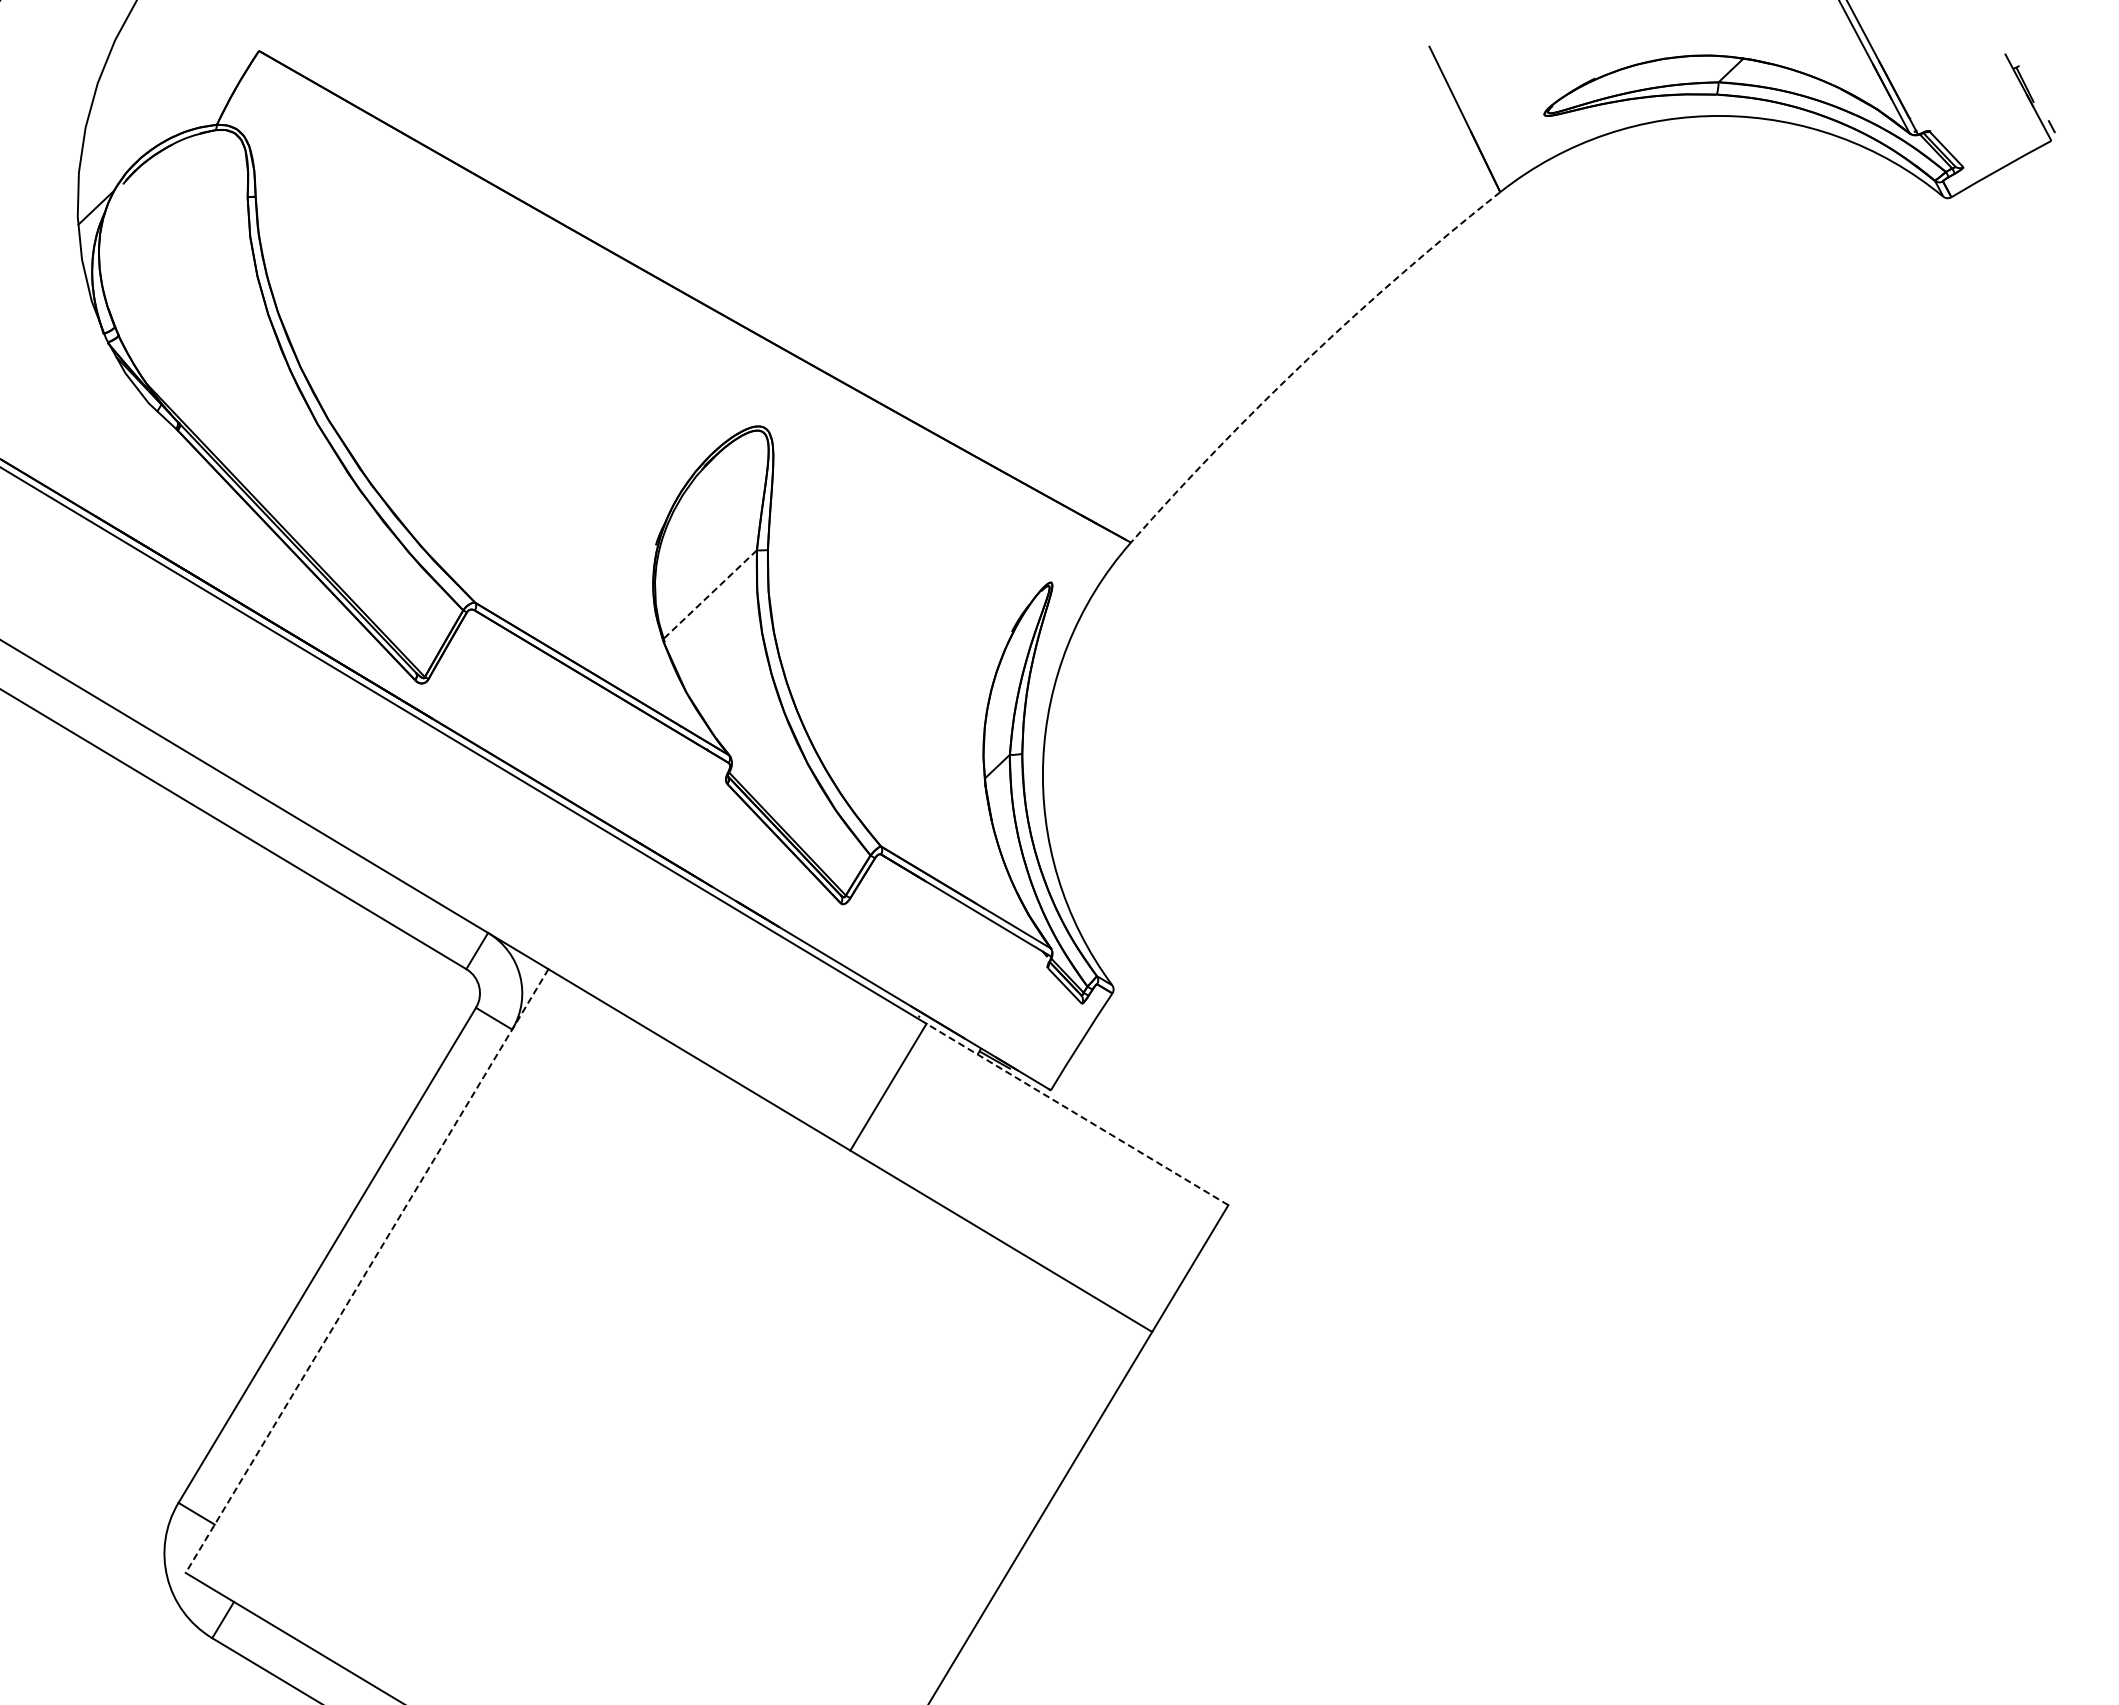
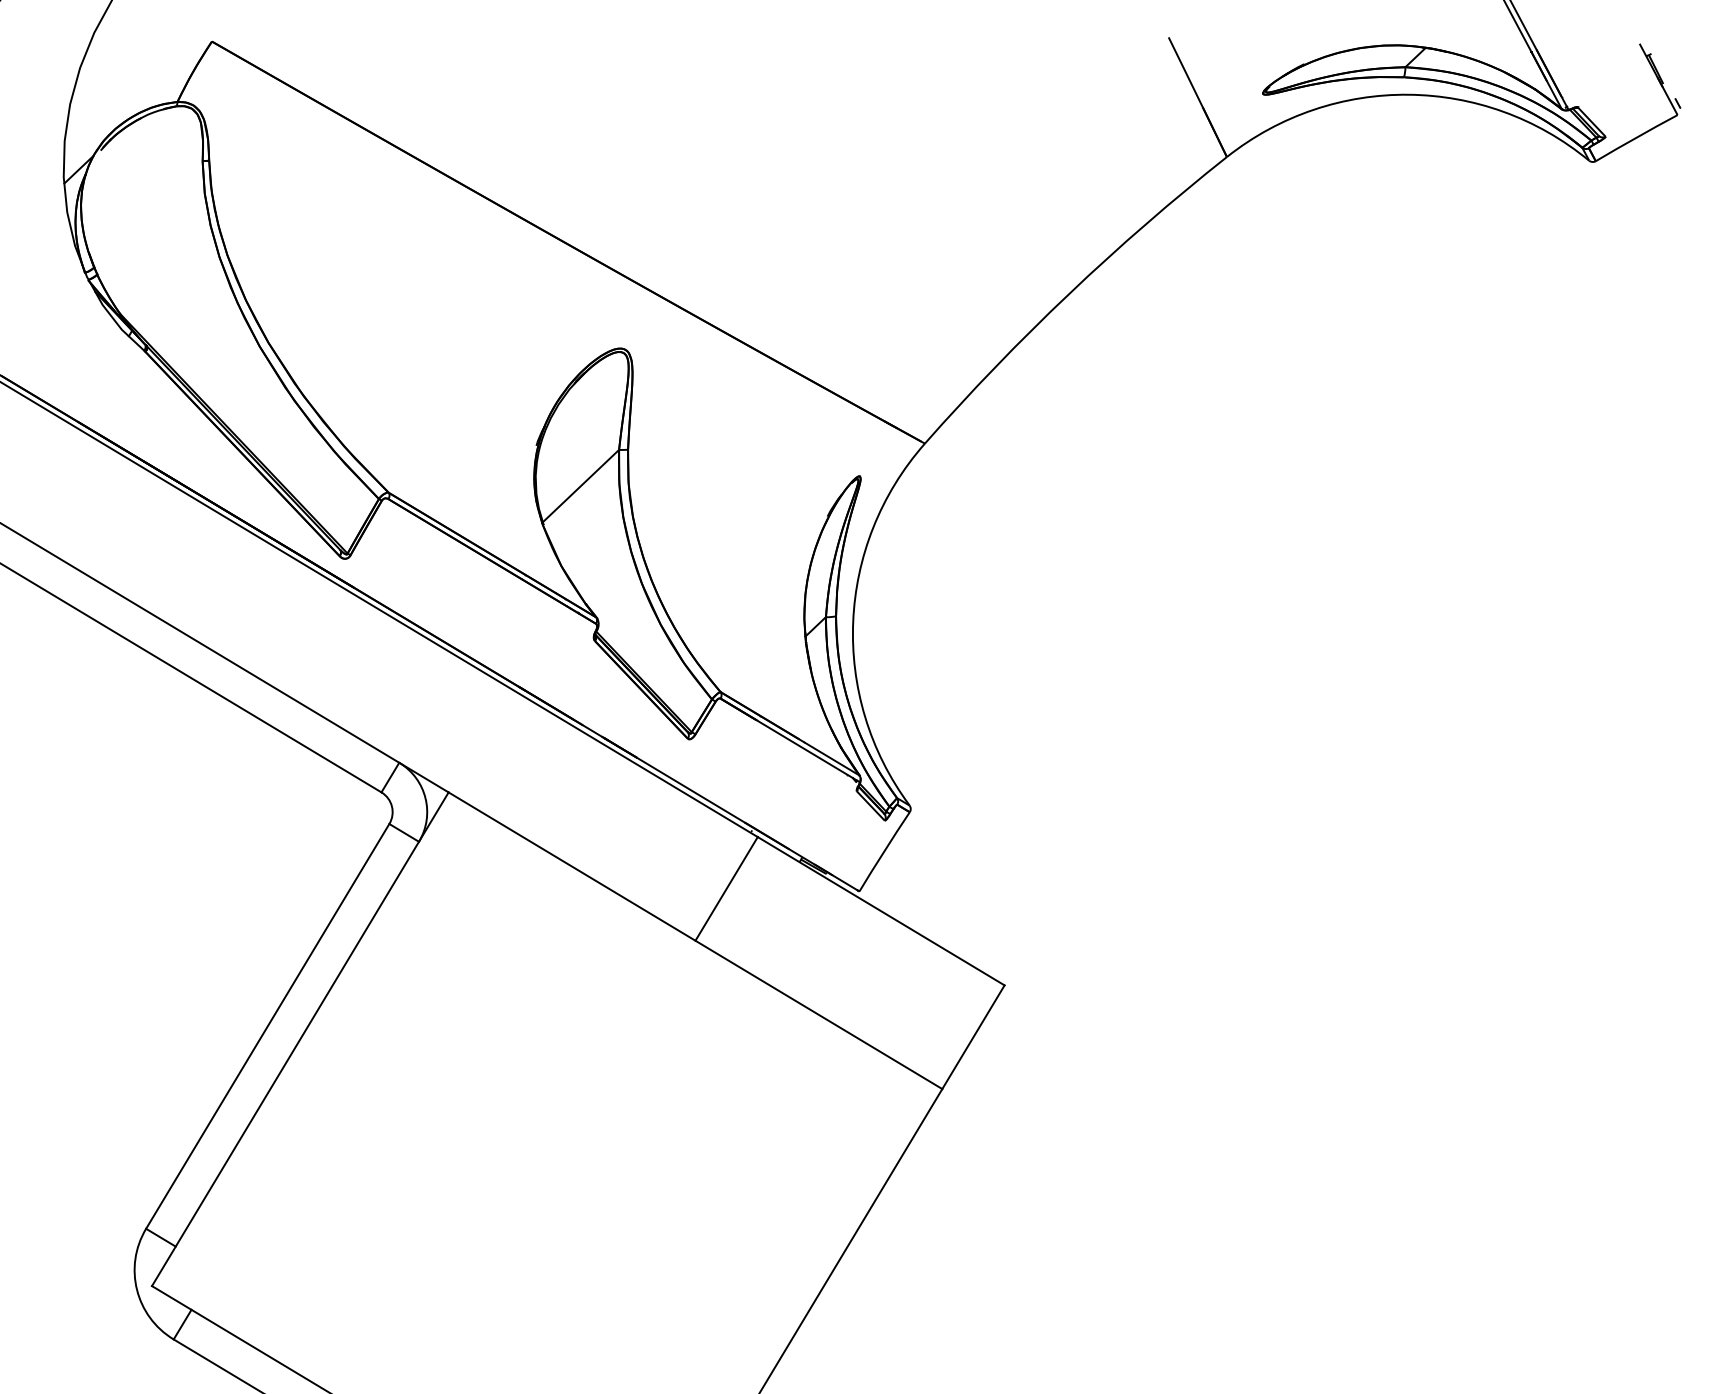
arc: (1307, 359) -> (1069, 293), dashed -> solid
line: (709, 594) -> (580, 486), dashed -> solid
line: (1077, 1114) -> (881, 911), dashed -> solid
line: (366, 1271) -> (299, 1039), dashed -> solid

